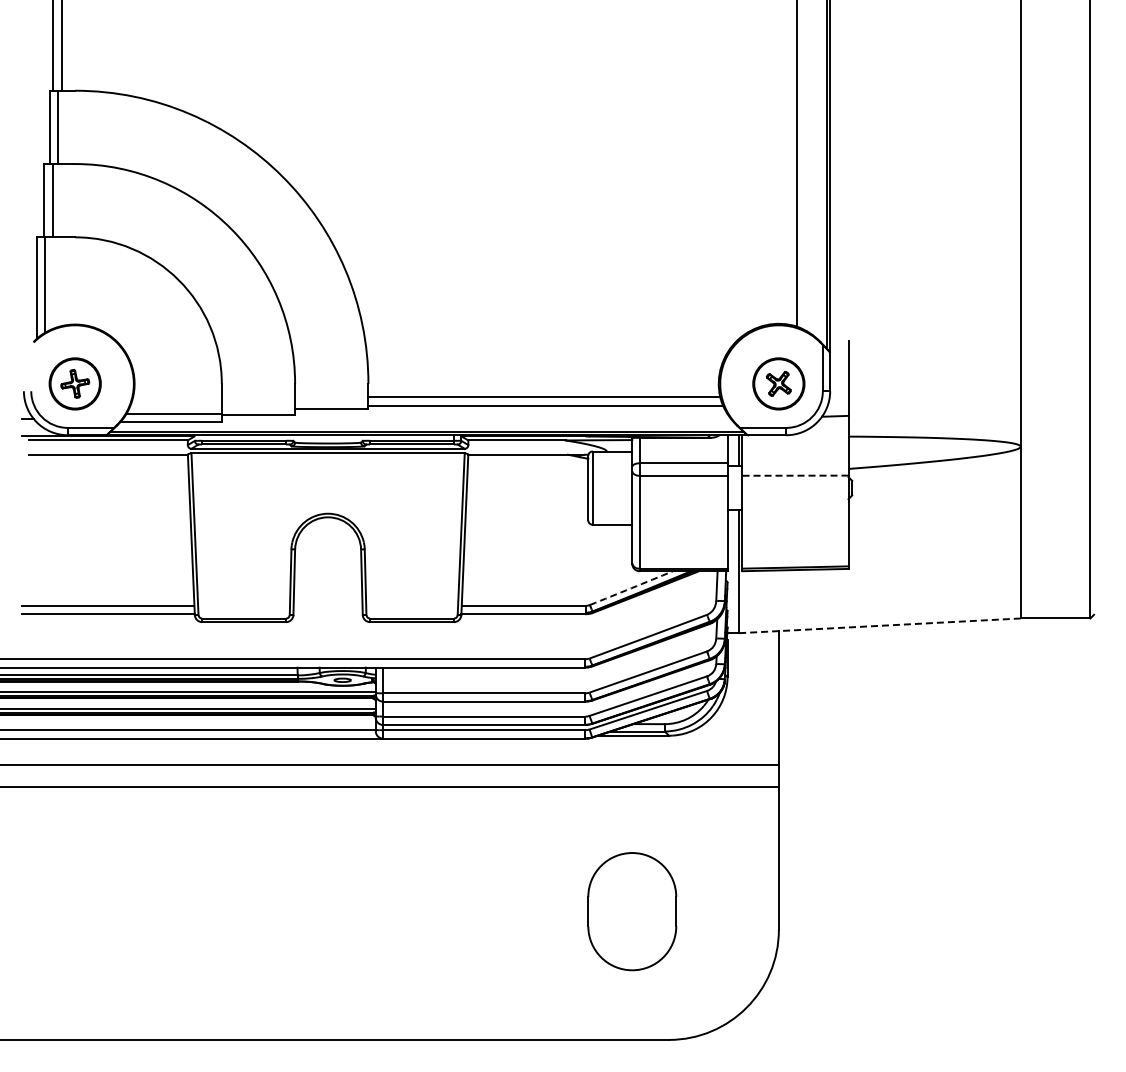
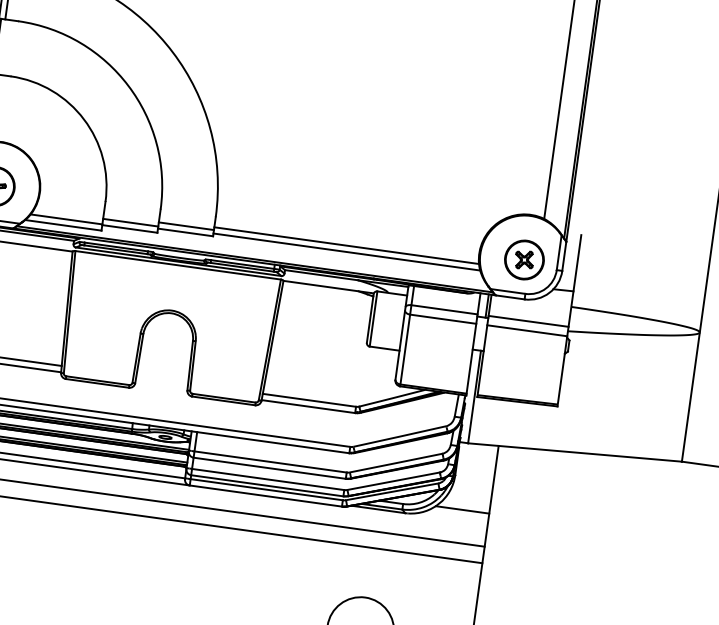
line: (331, 401) -> (186, 226), added
line: (258, 406) -> (130, 222), added
line: (795, 463) -> (528, 321), added
line: (794, 475) -> (526, 330), dashed -> solid
arc: (631, 588) -> (392, 398), dashed -> solid
line: (879, 625) -> (574, 452), dashed -> solid
line: (742, 721) -> (461, 510), added

